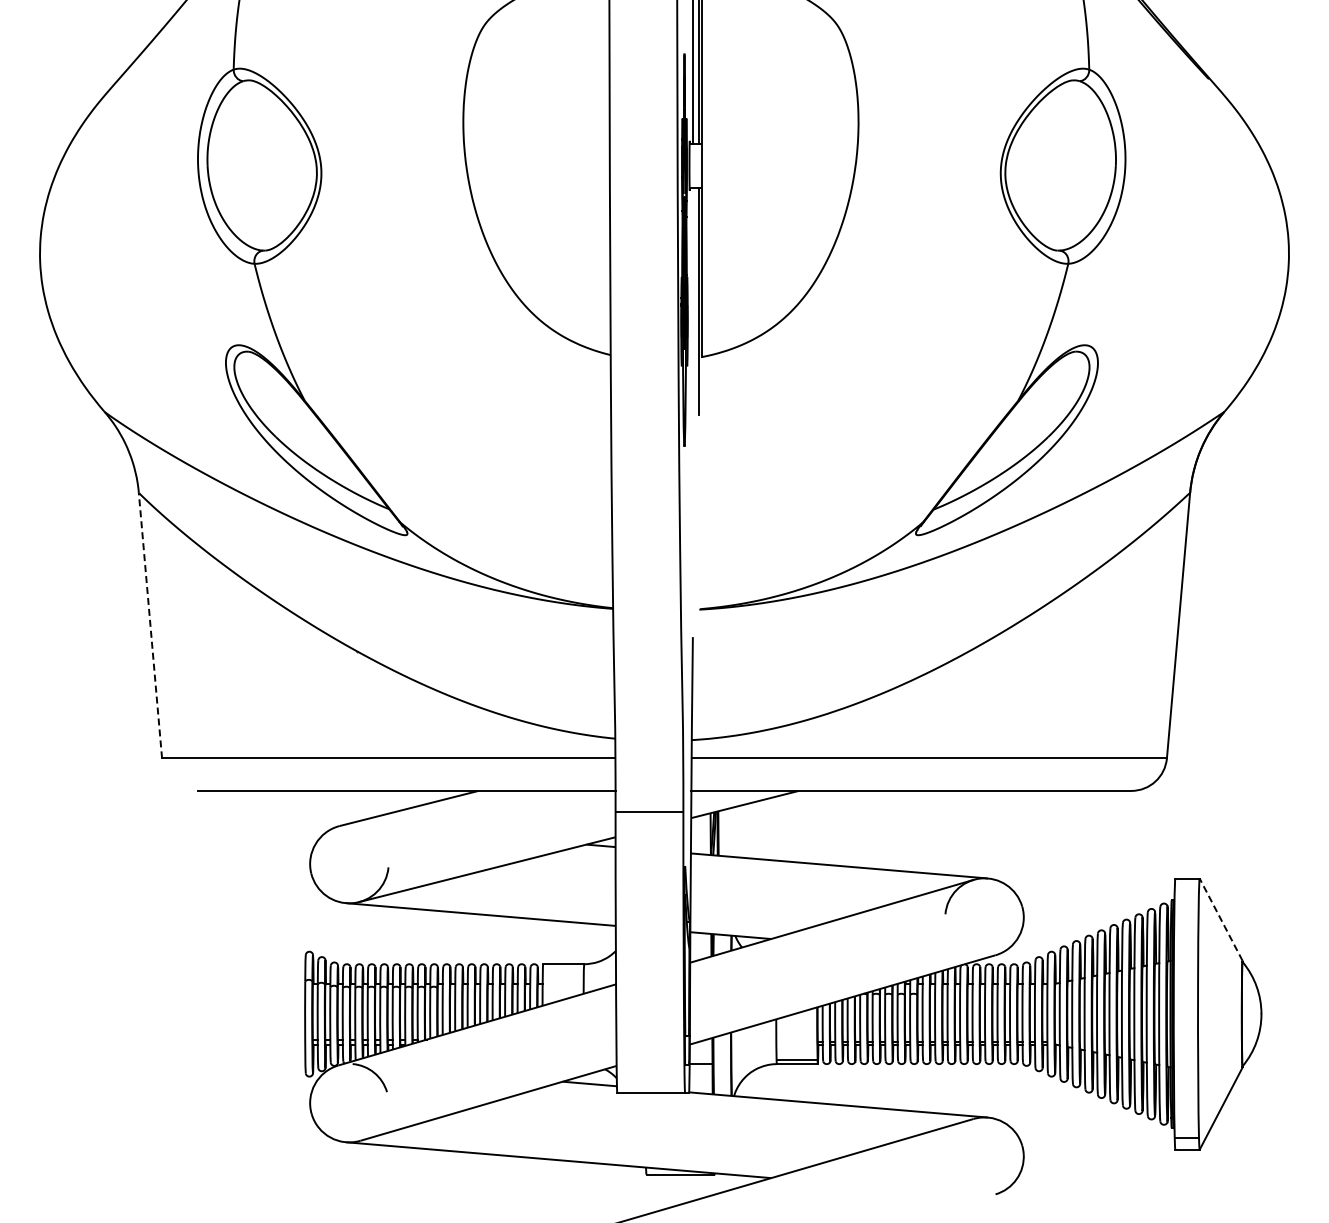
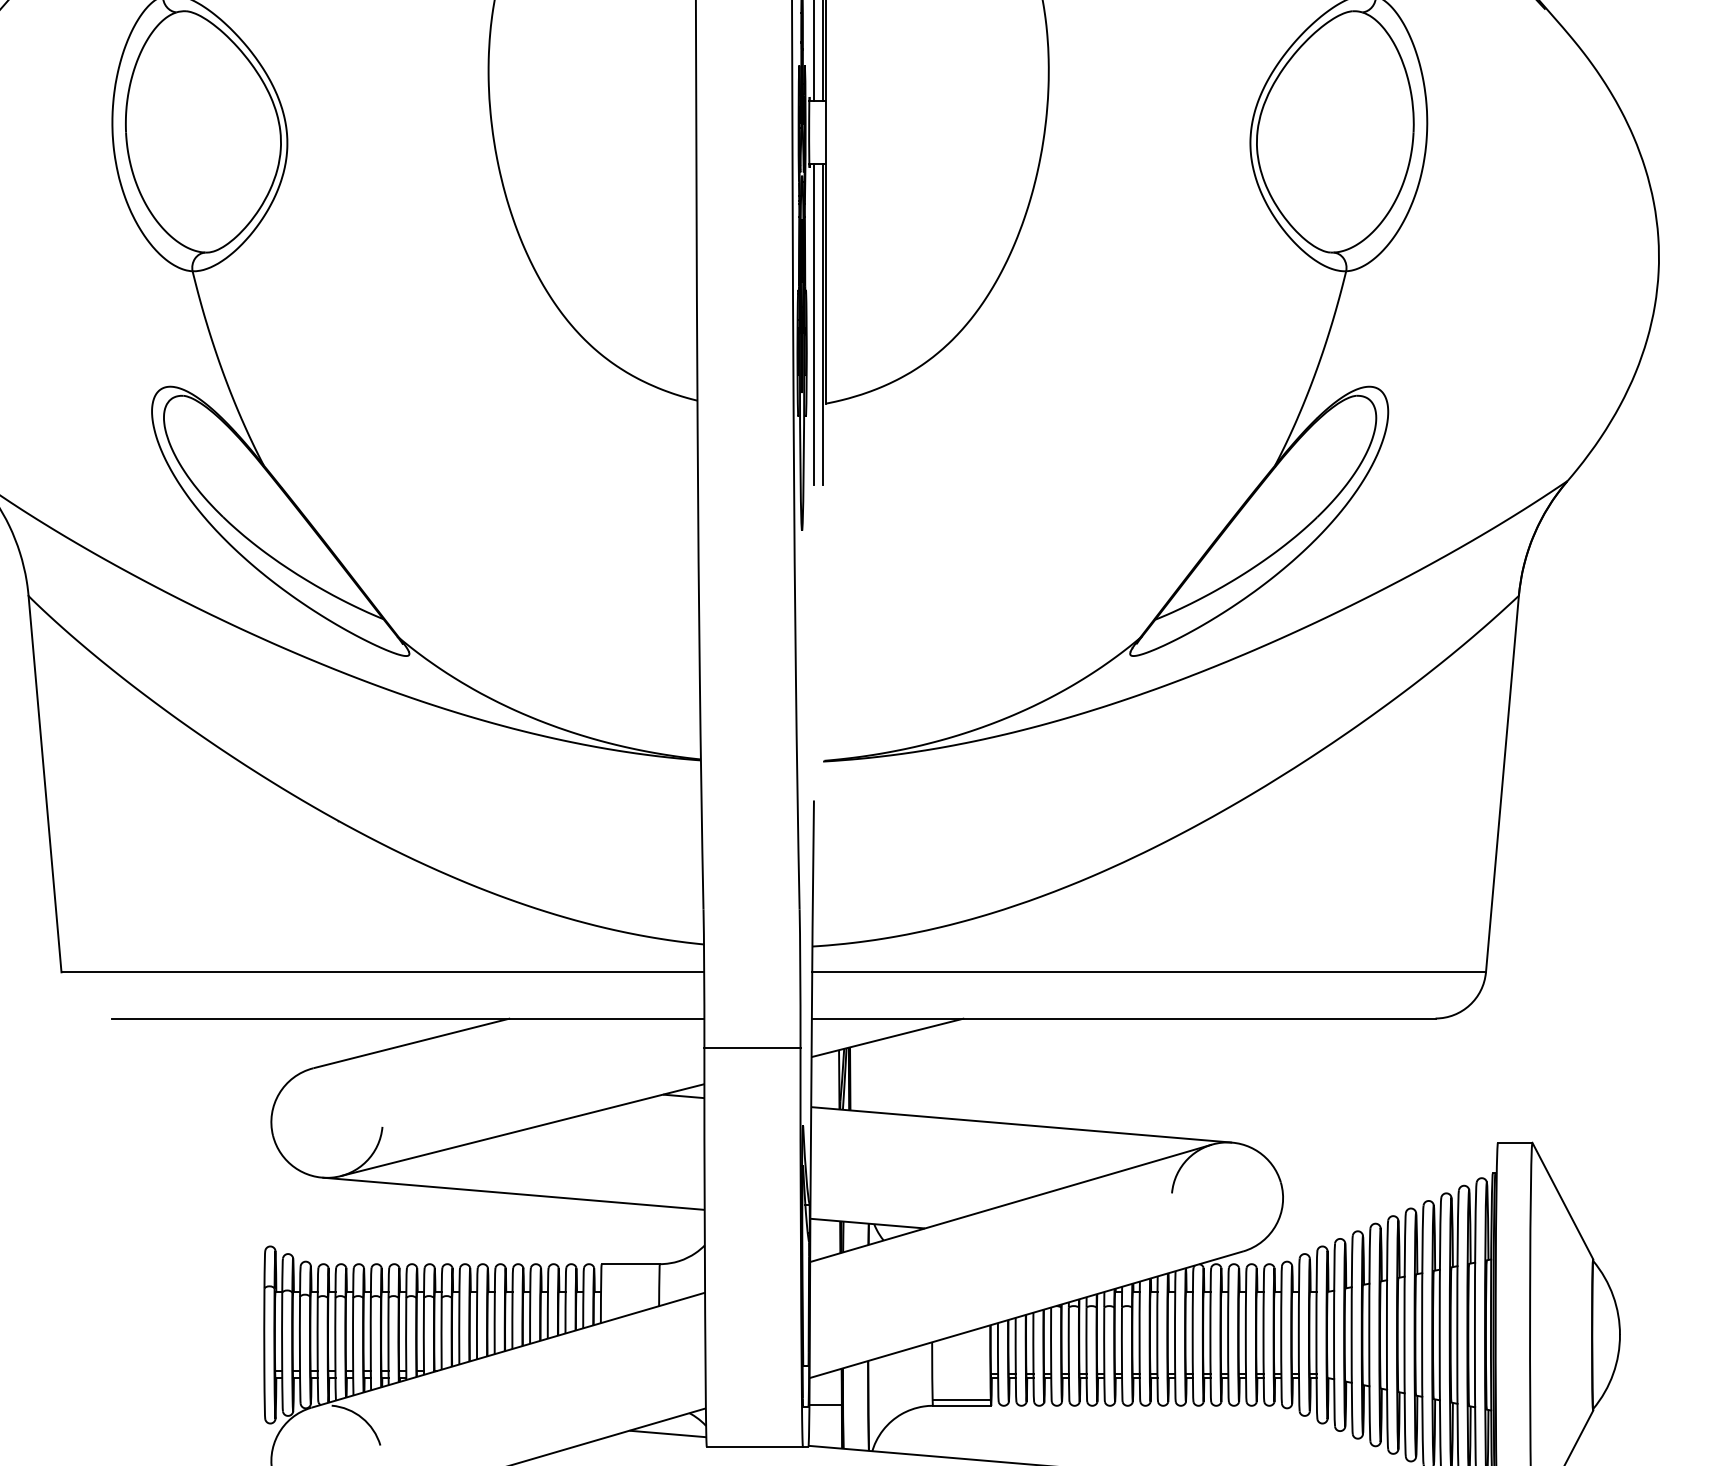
line: (693, 301) -> (814, 324), added
line: (150, 625) -> (45, 784), dashed -> solid
line: (1220, 919) -> (1561, 1200), dashed -> solid

